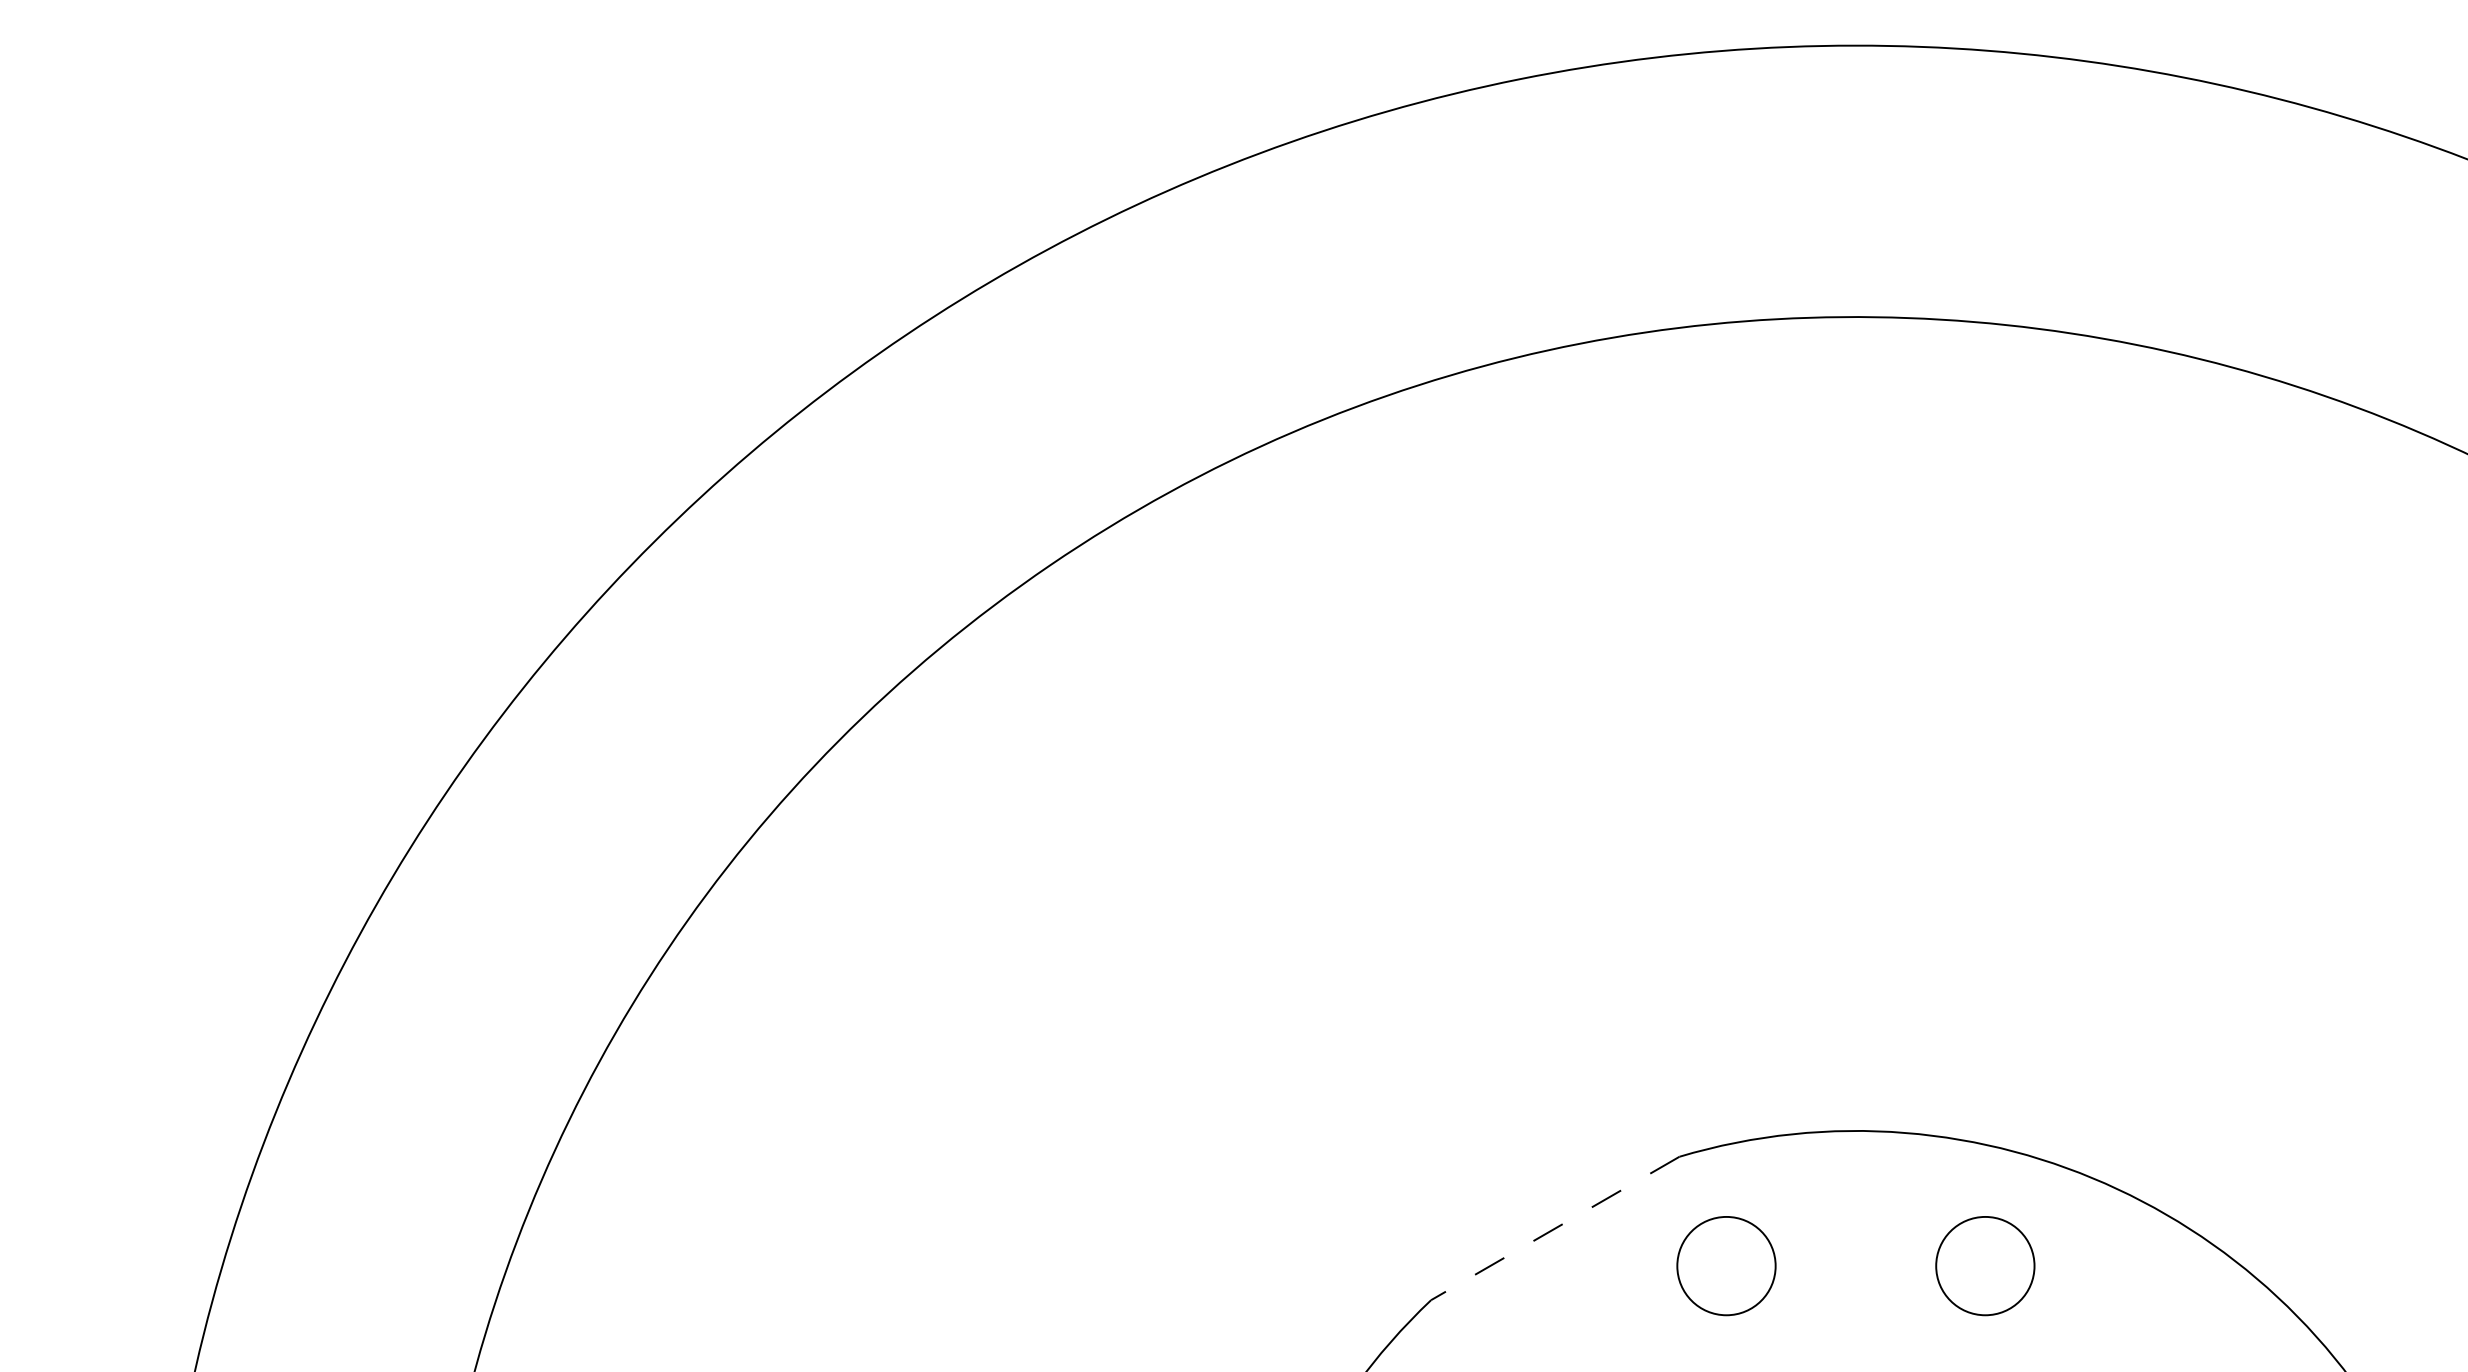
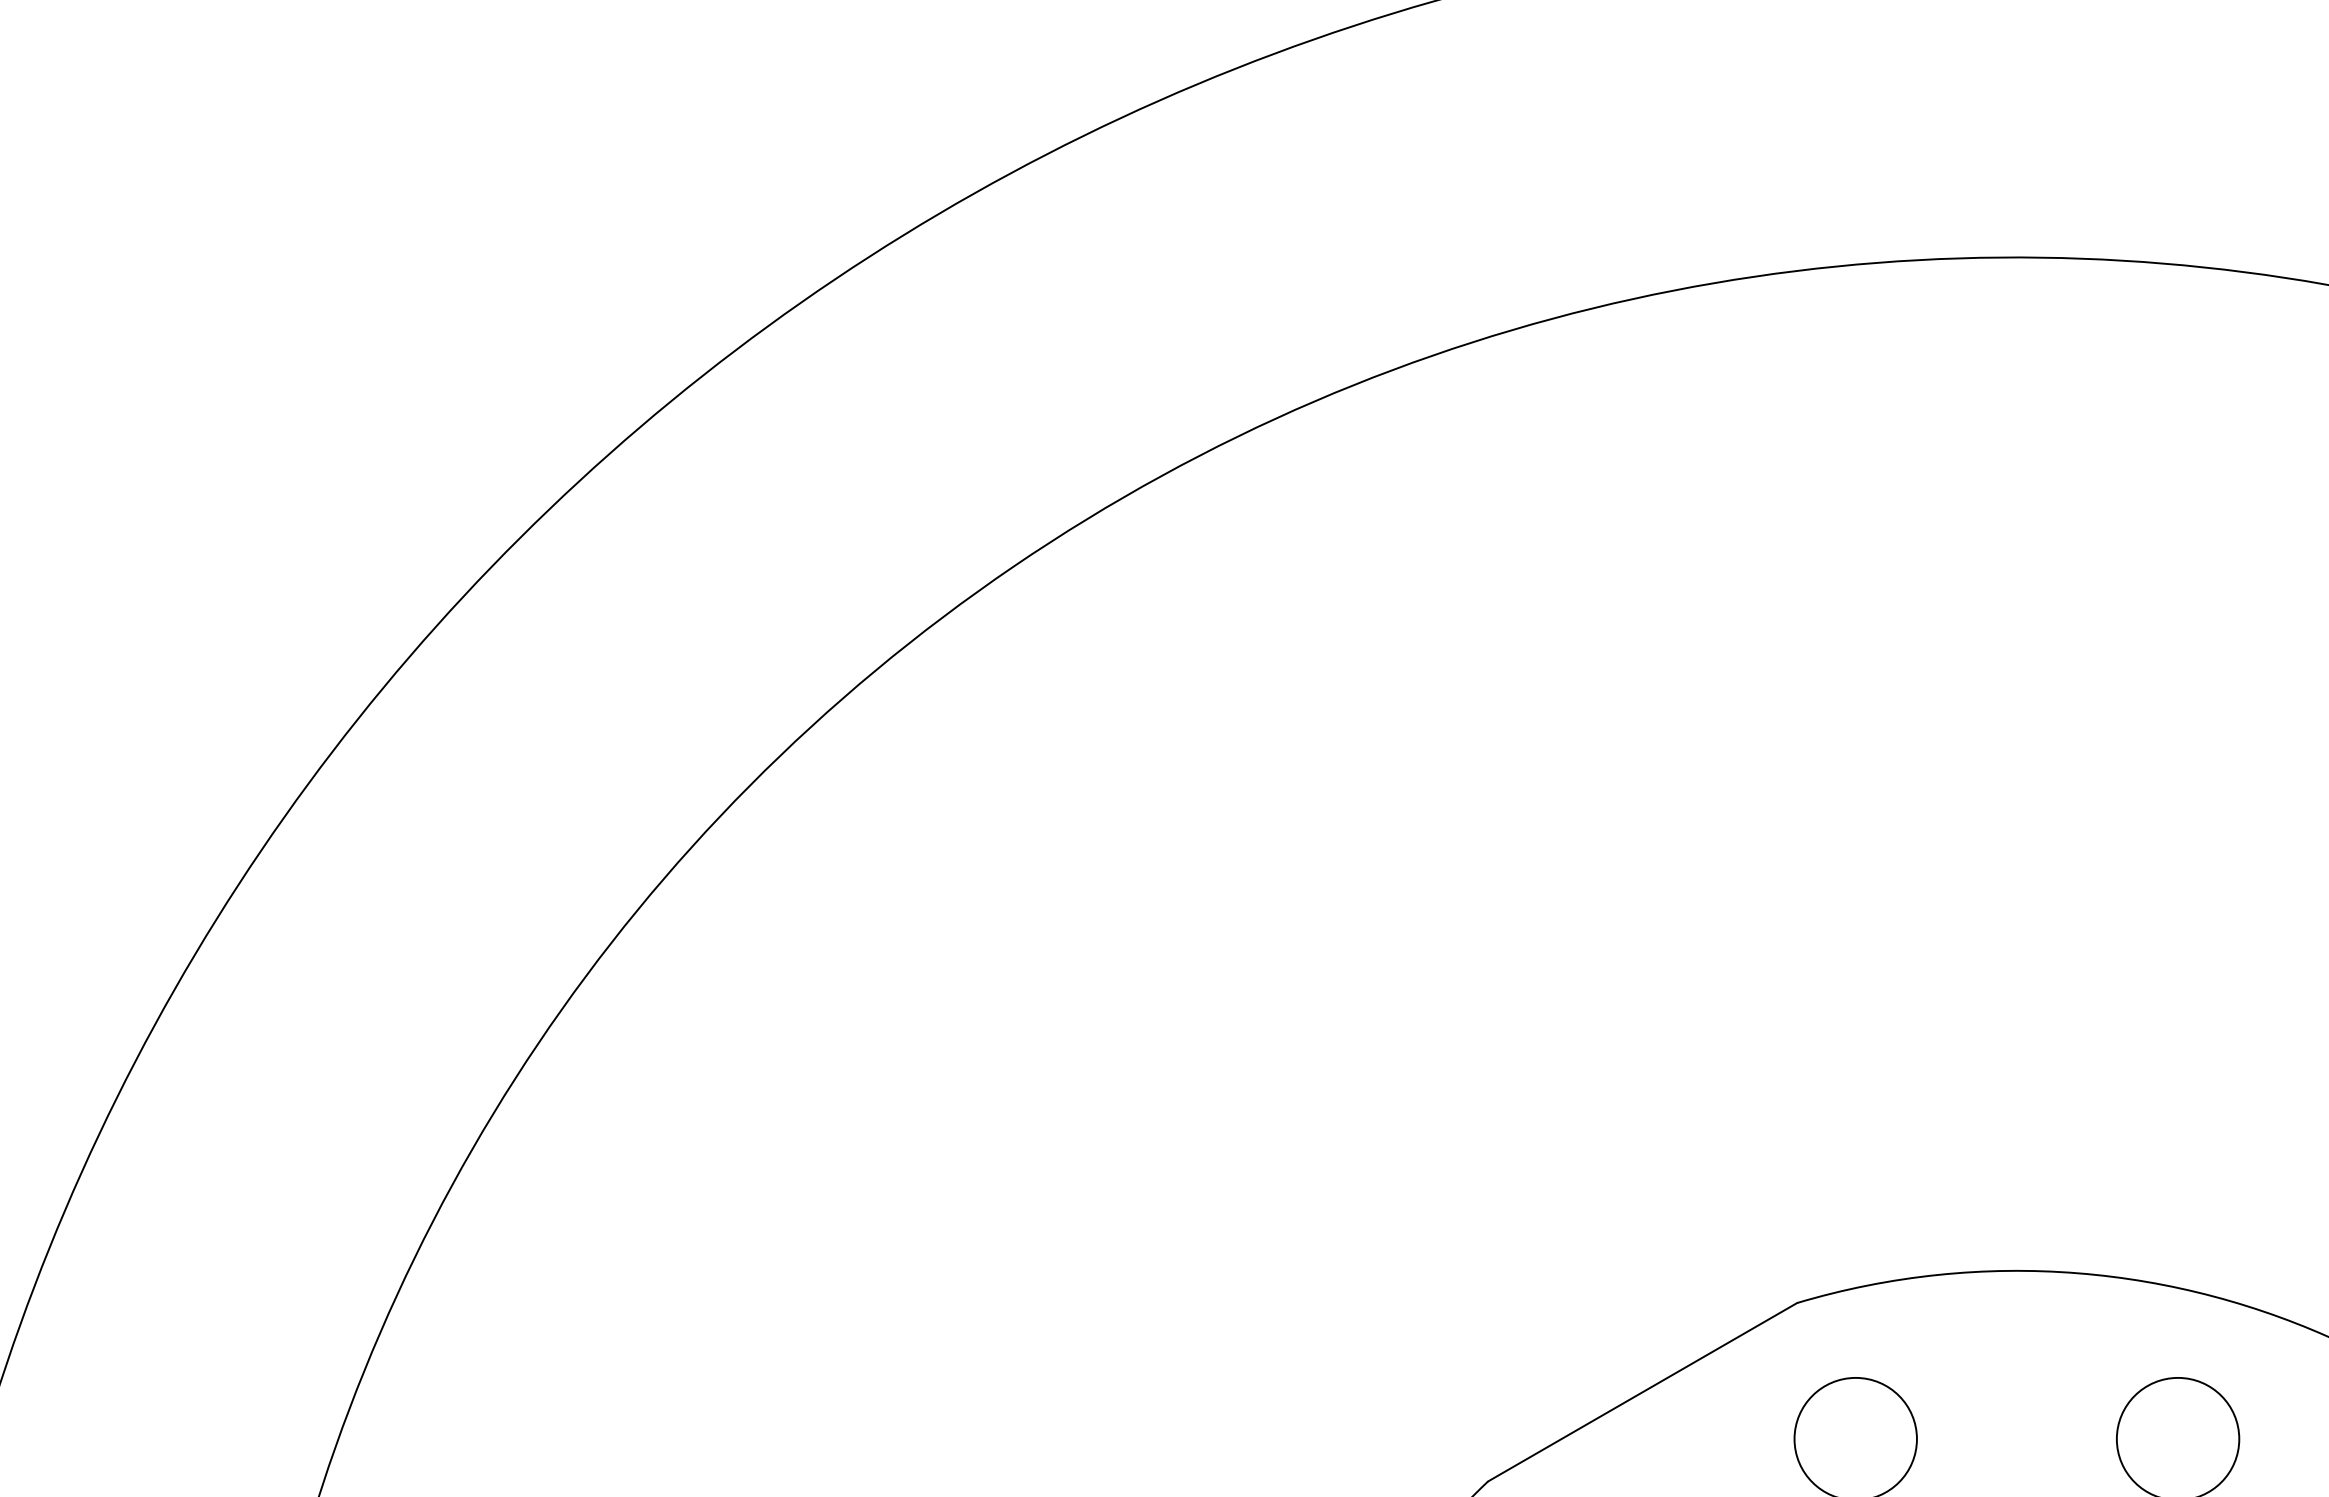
line: (1554, 1228) -> (1641, 1392), dashed -> solid

